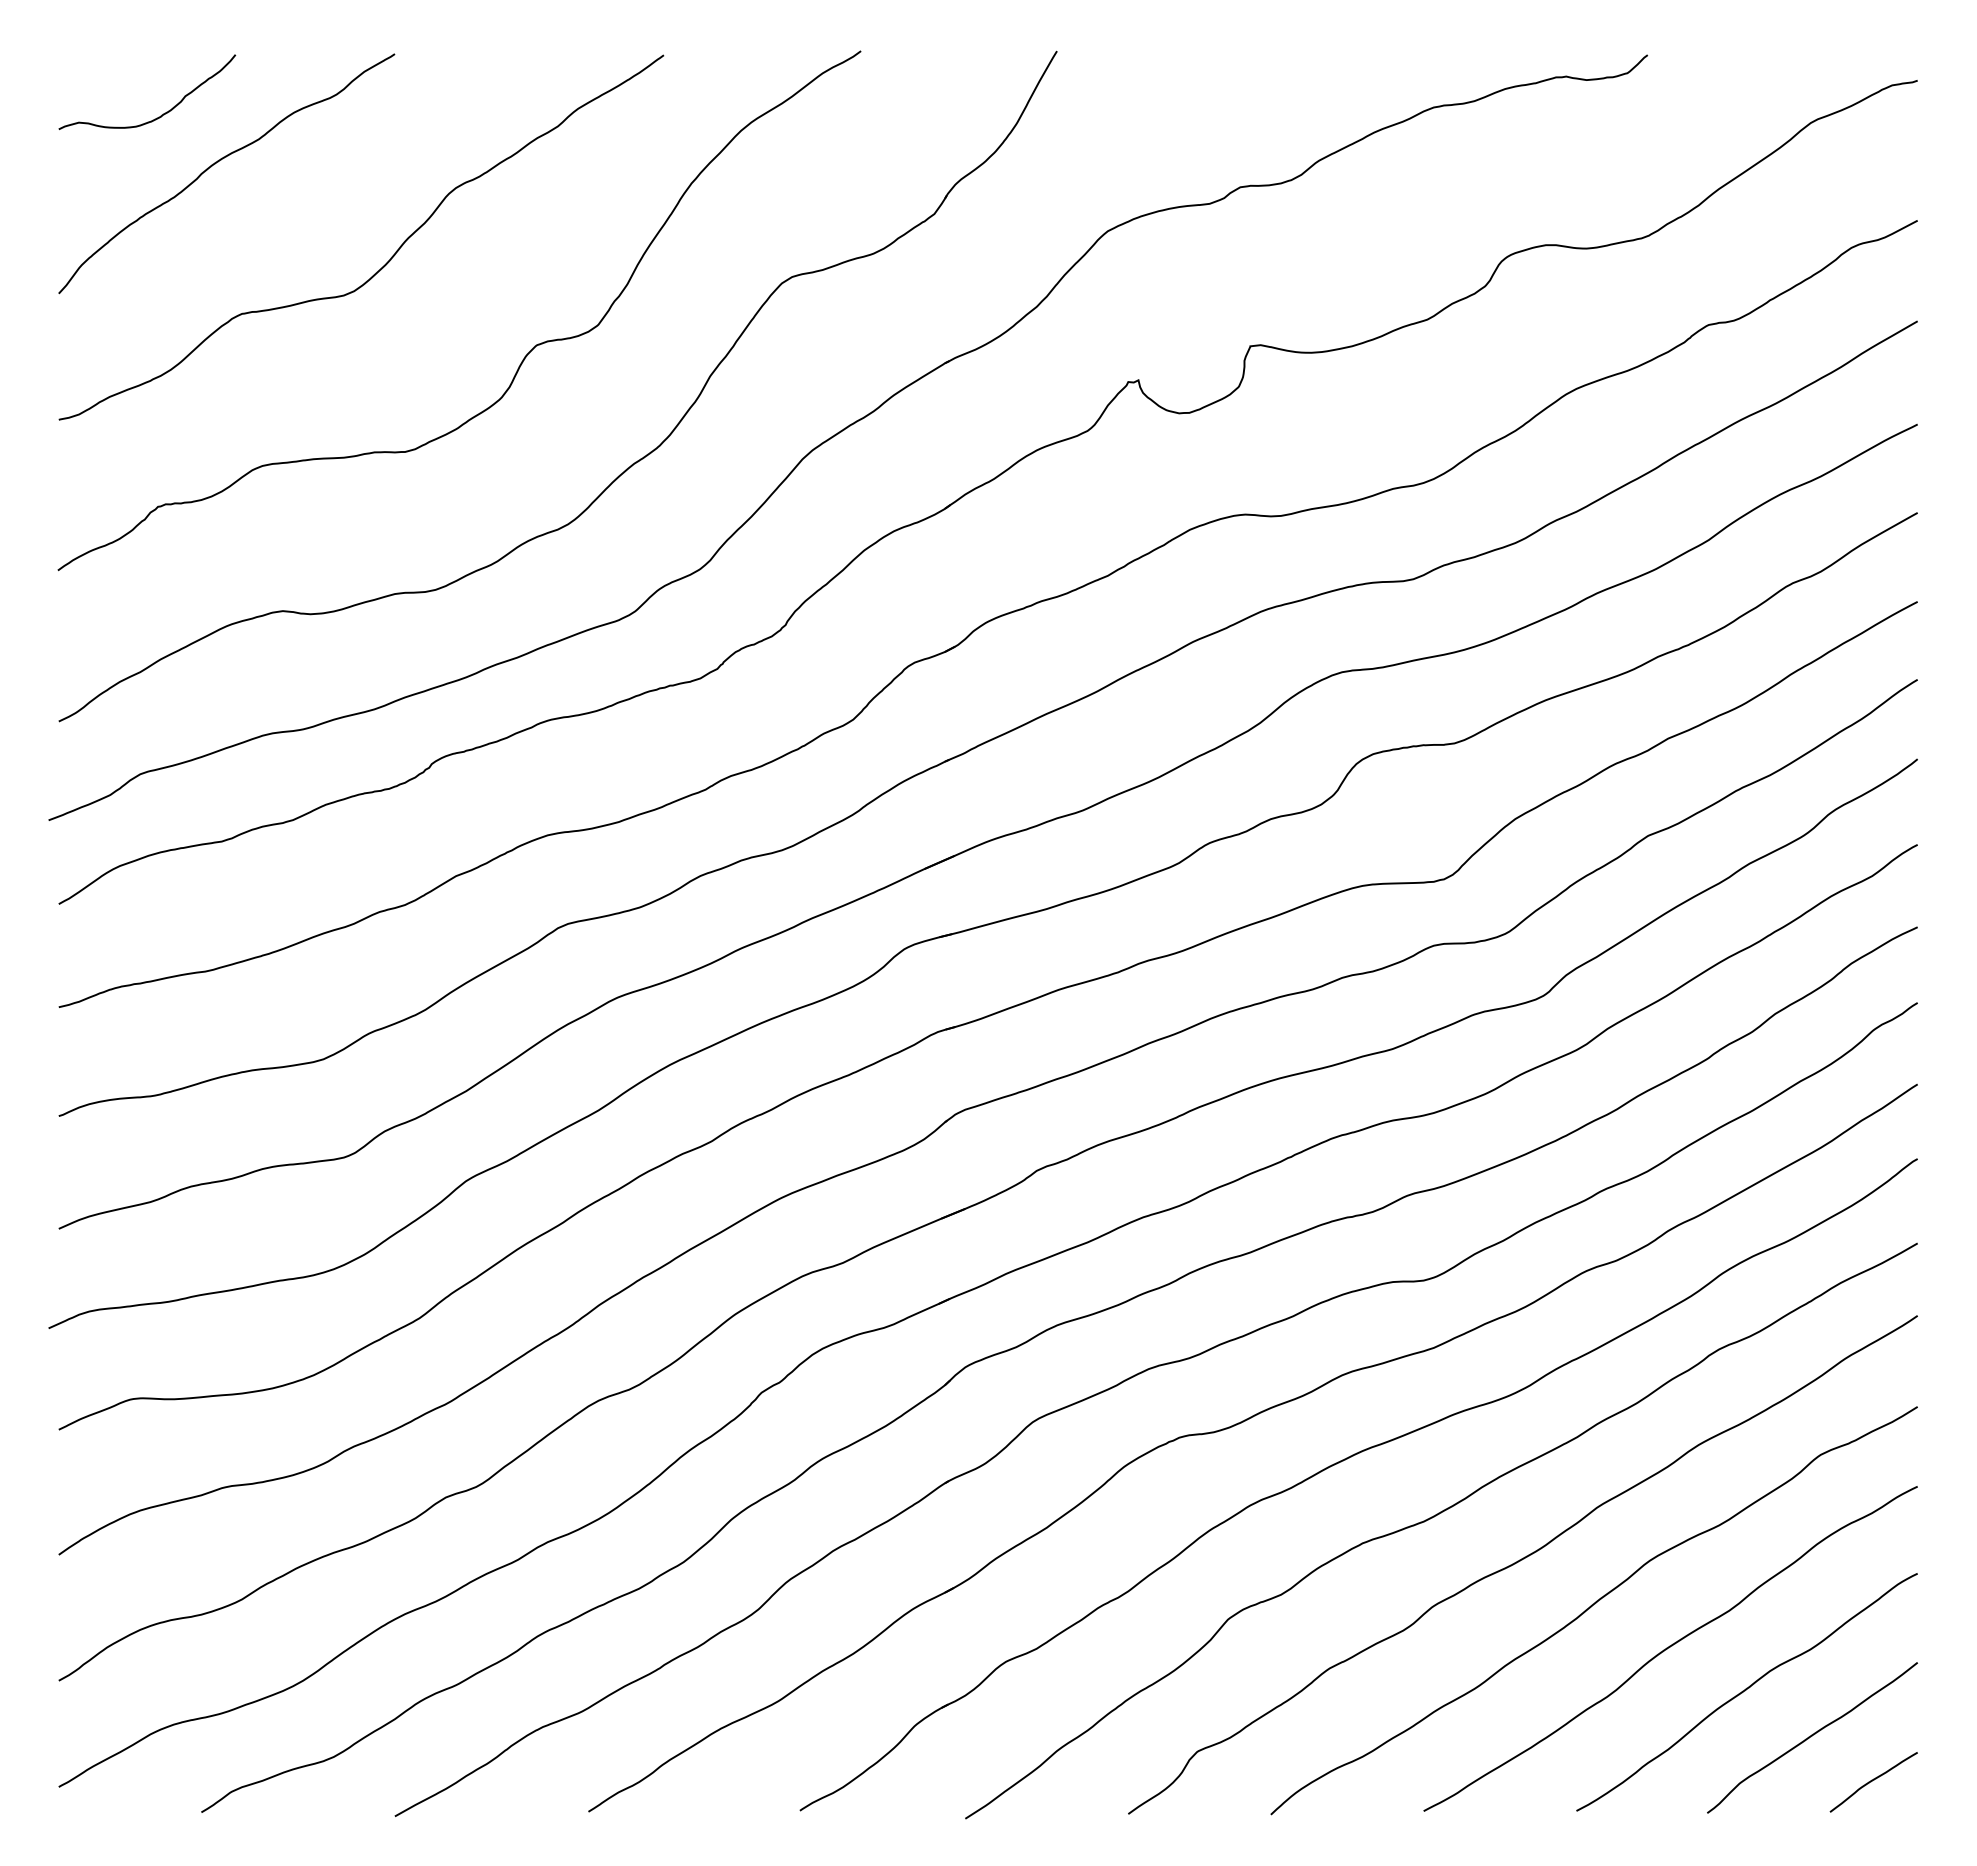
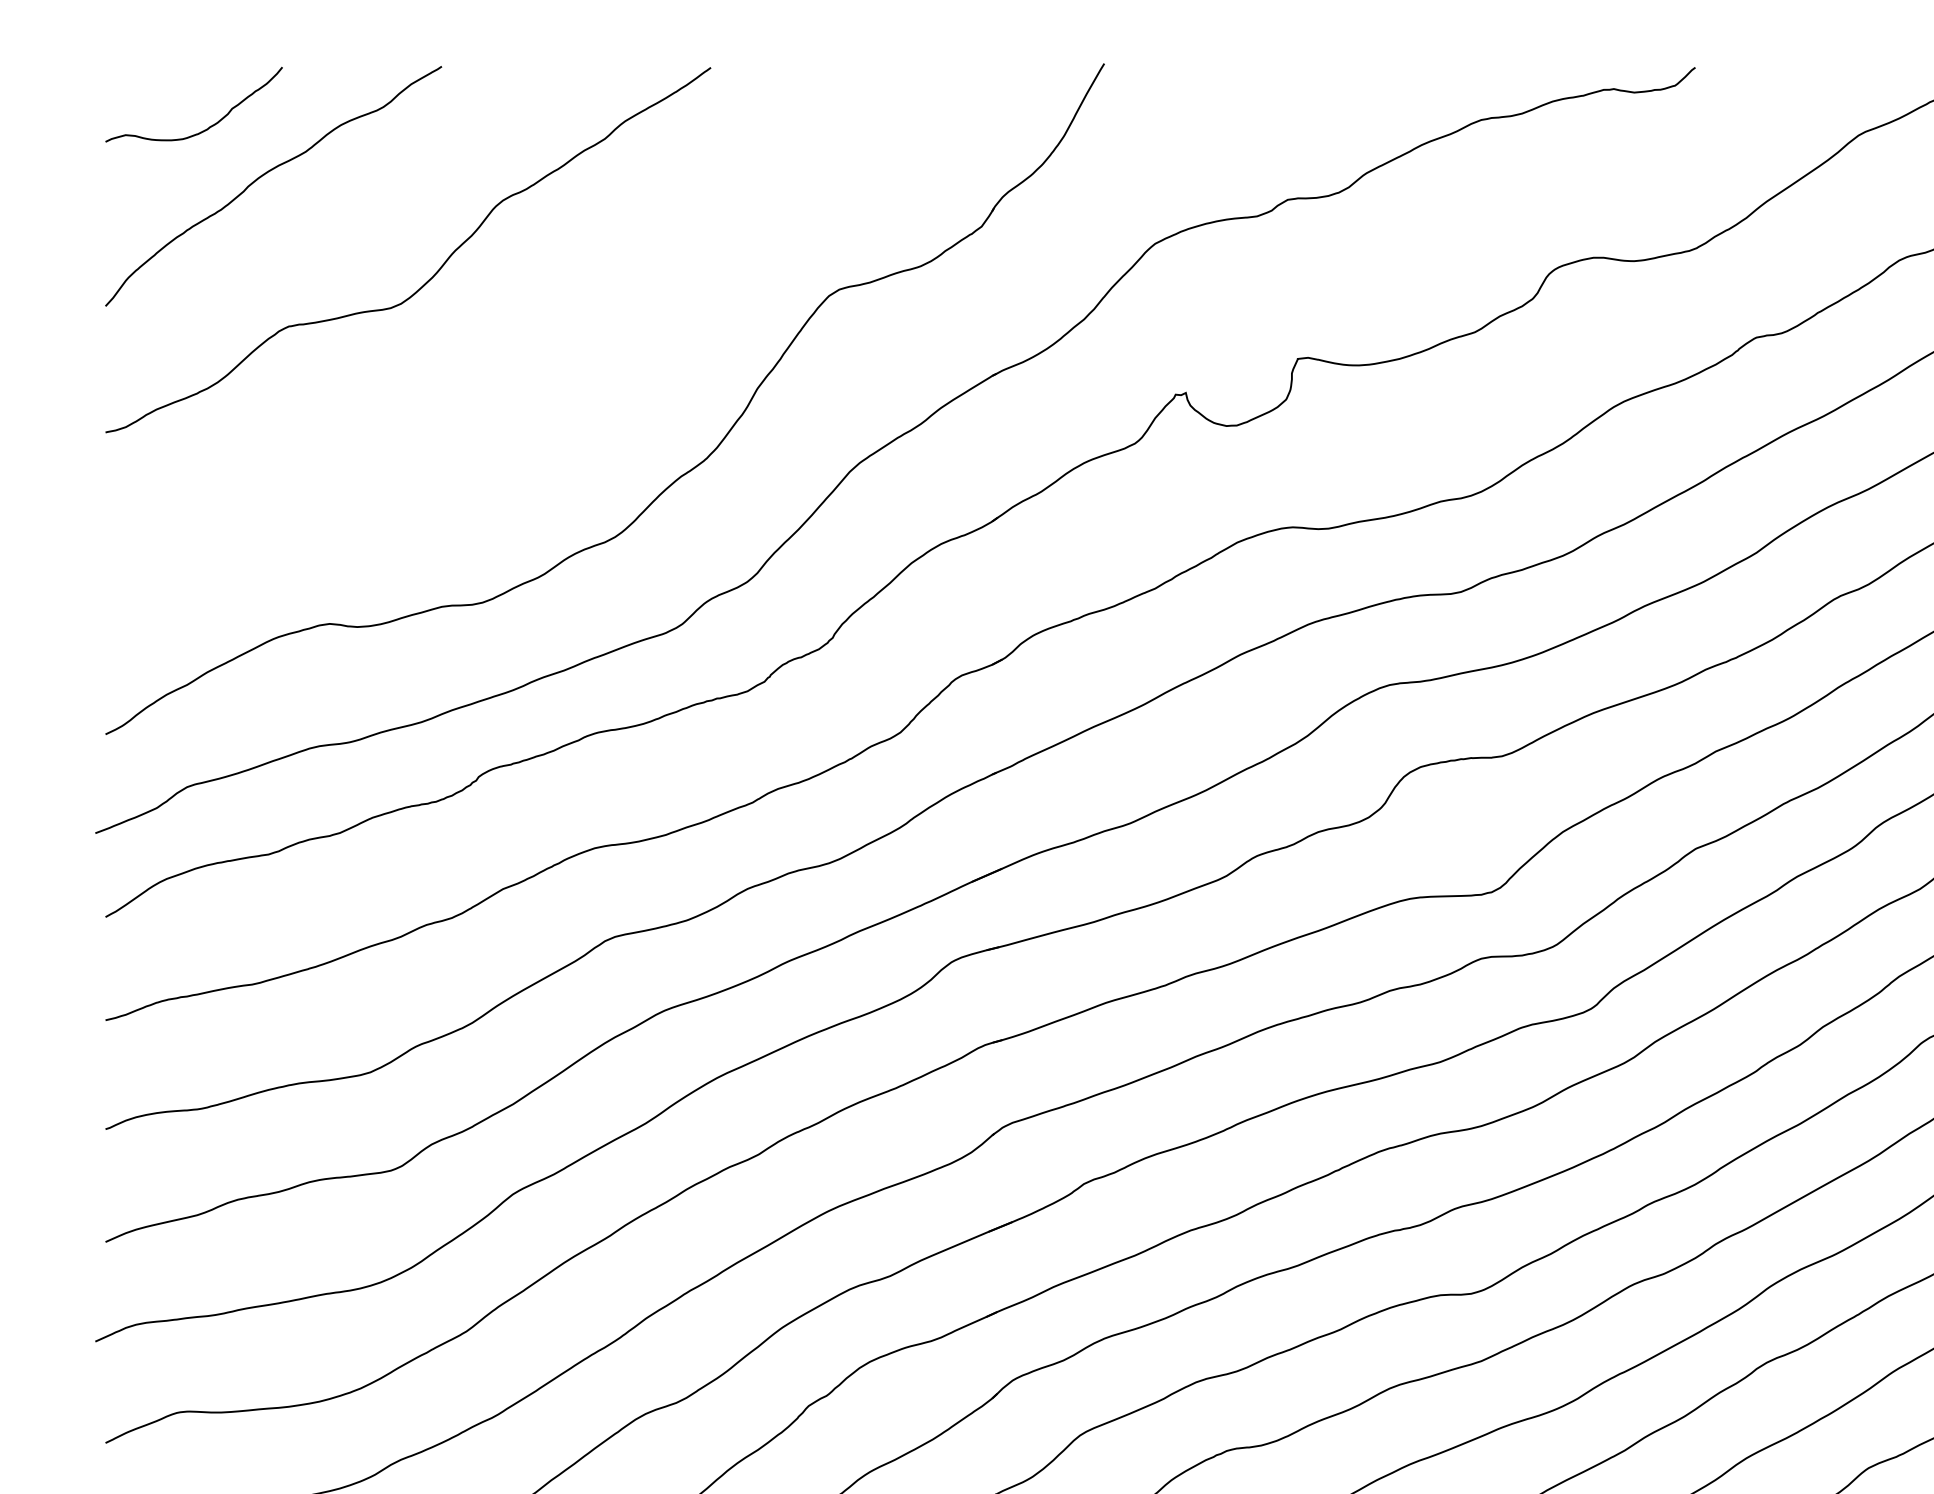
curve: (524, 356) -> (571, 369), removed

